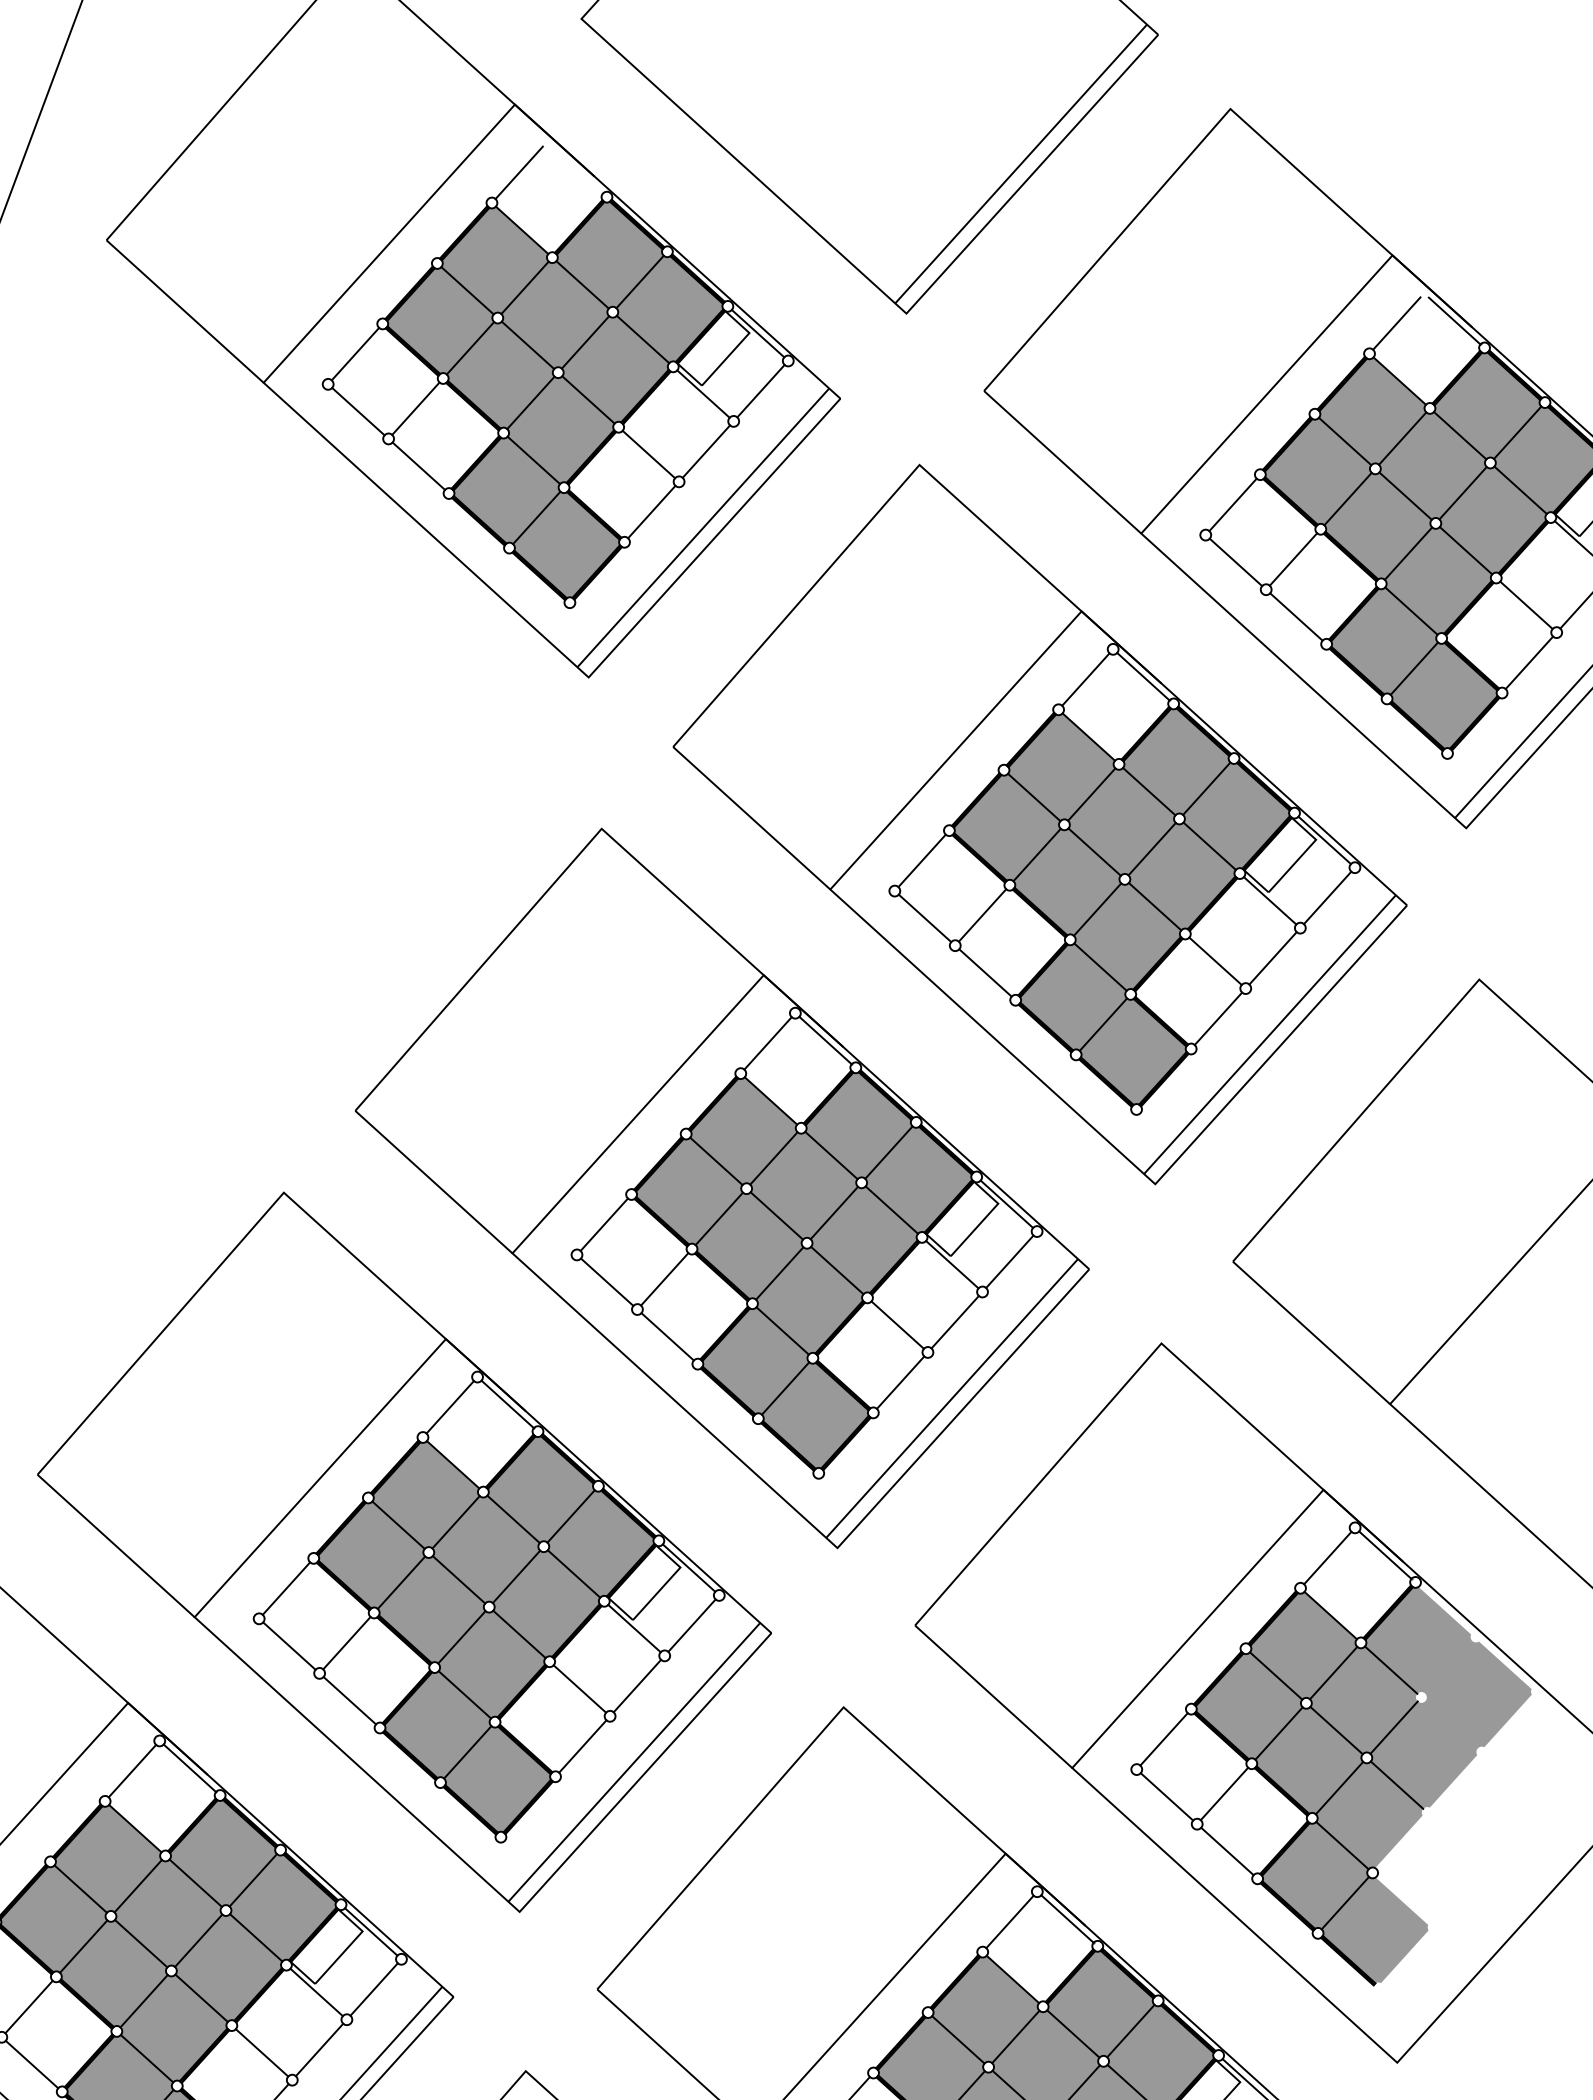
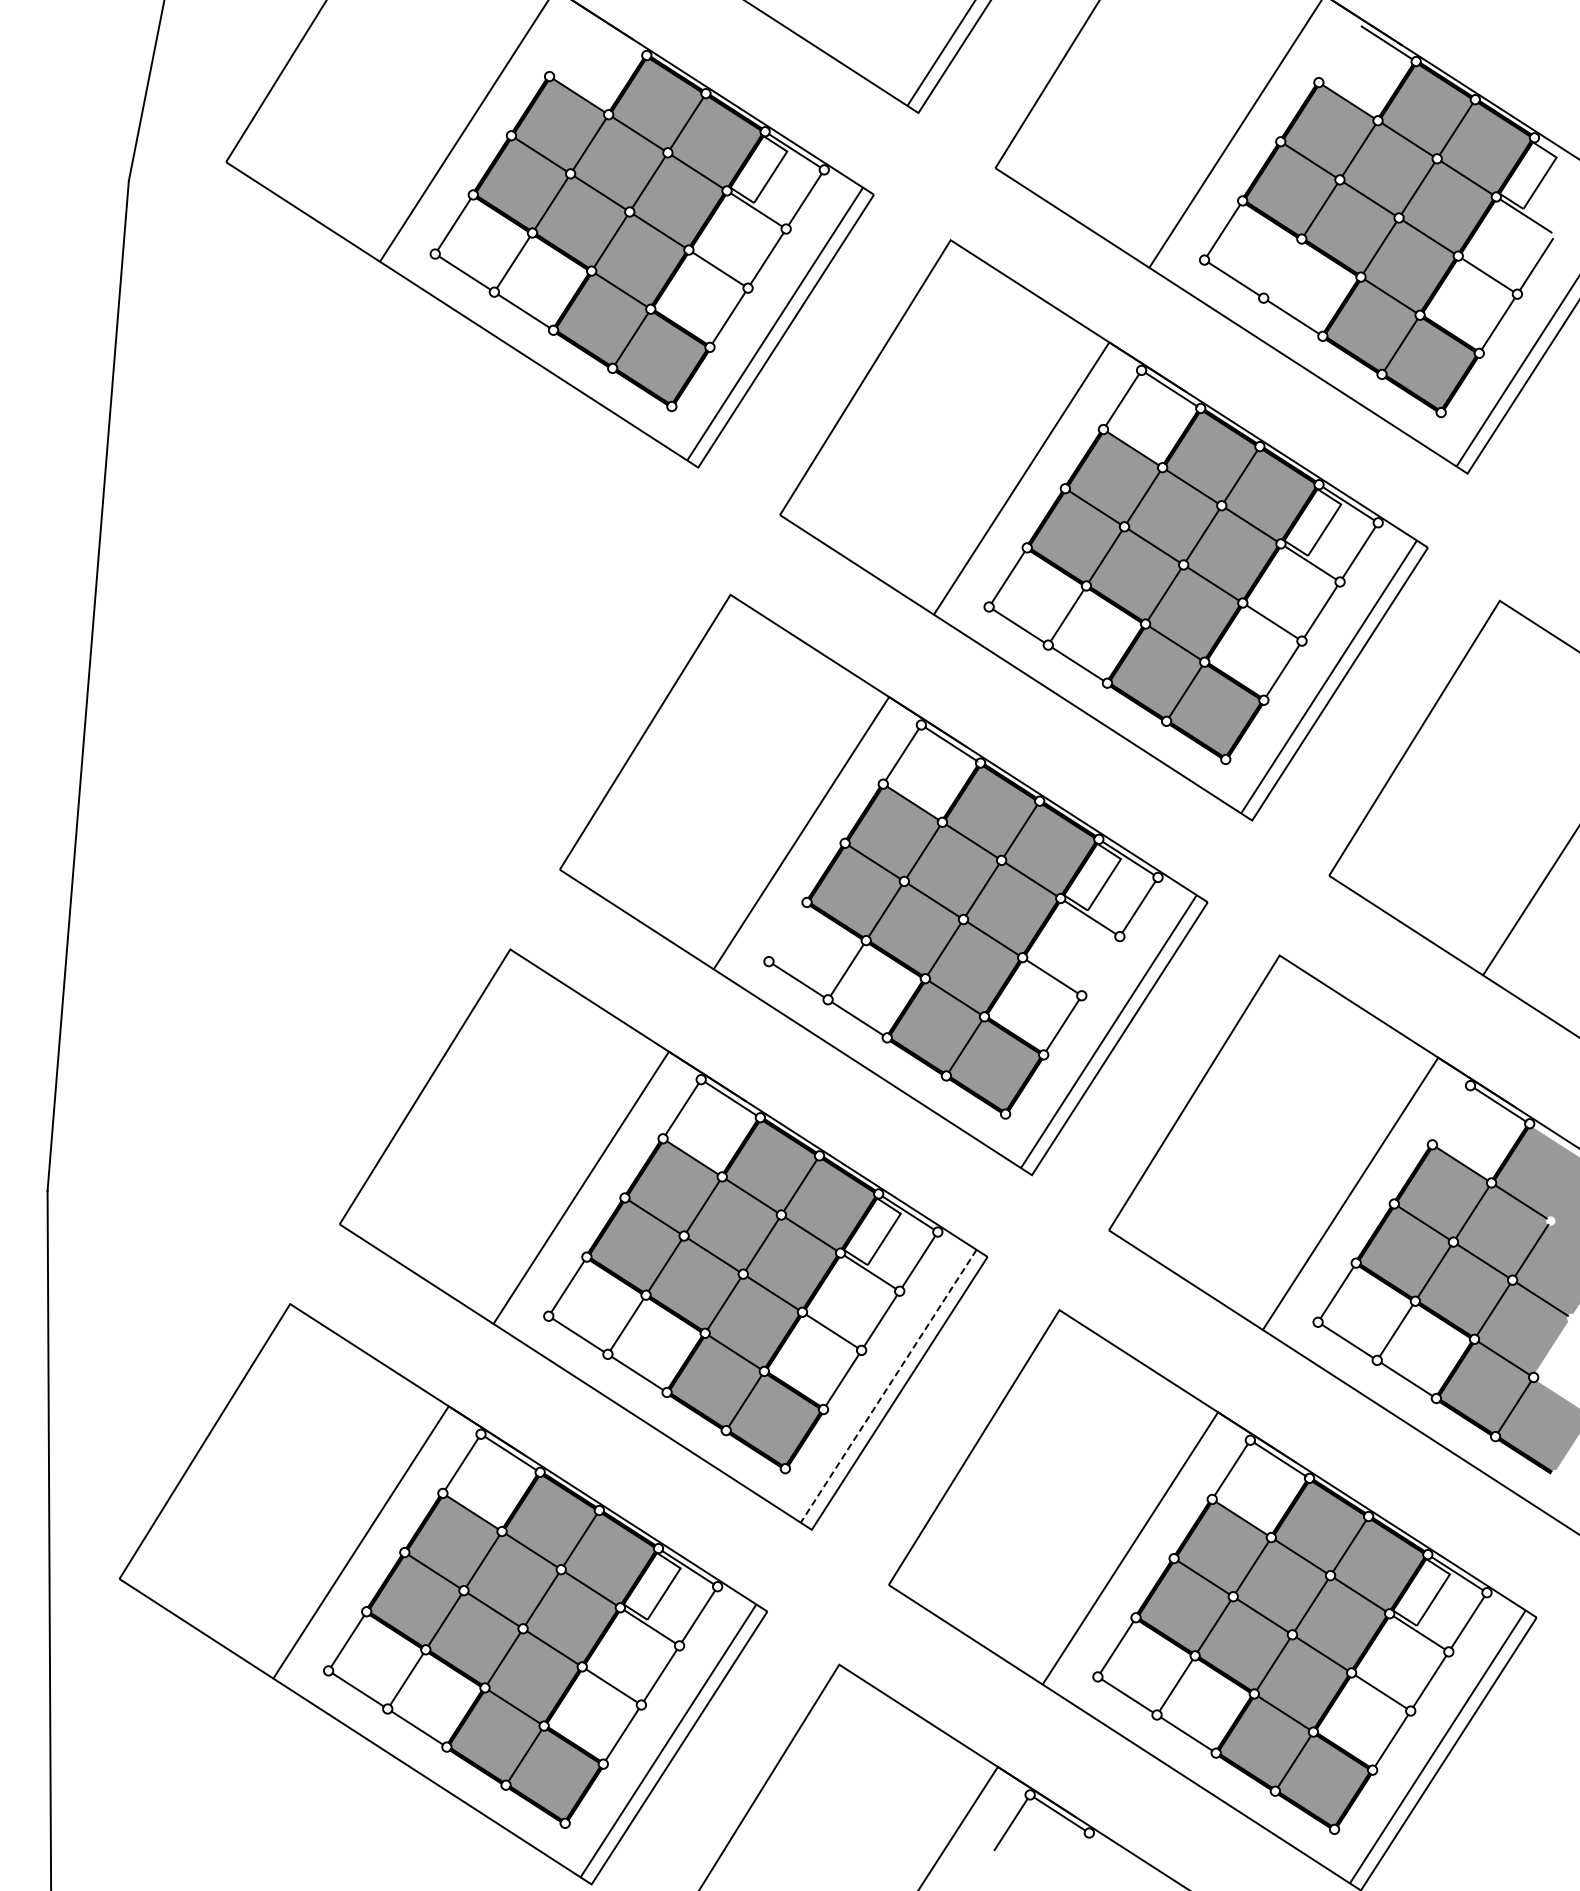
line: (519, 172) -> (568, 46), removed
line: (1396, 322) -> (1337, 52), removed
line: (1293, 559) -> (1282, 268), removed
line: (603, 1223) -> (787, 931), removed
line: (954, 1321) -> (1100, 965), removed
line: (1326, 1557) -> (1450, 1114), removed
line: (634, 1762) -> (888, 1386), solid -> dashed

